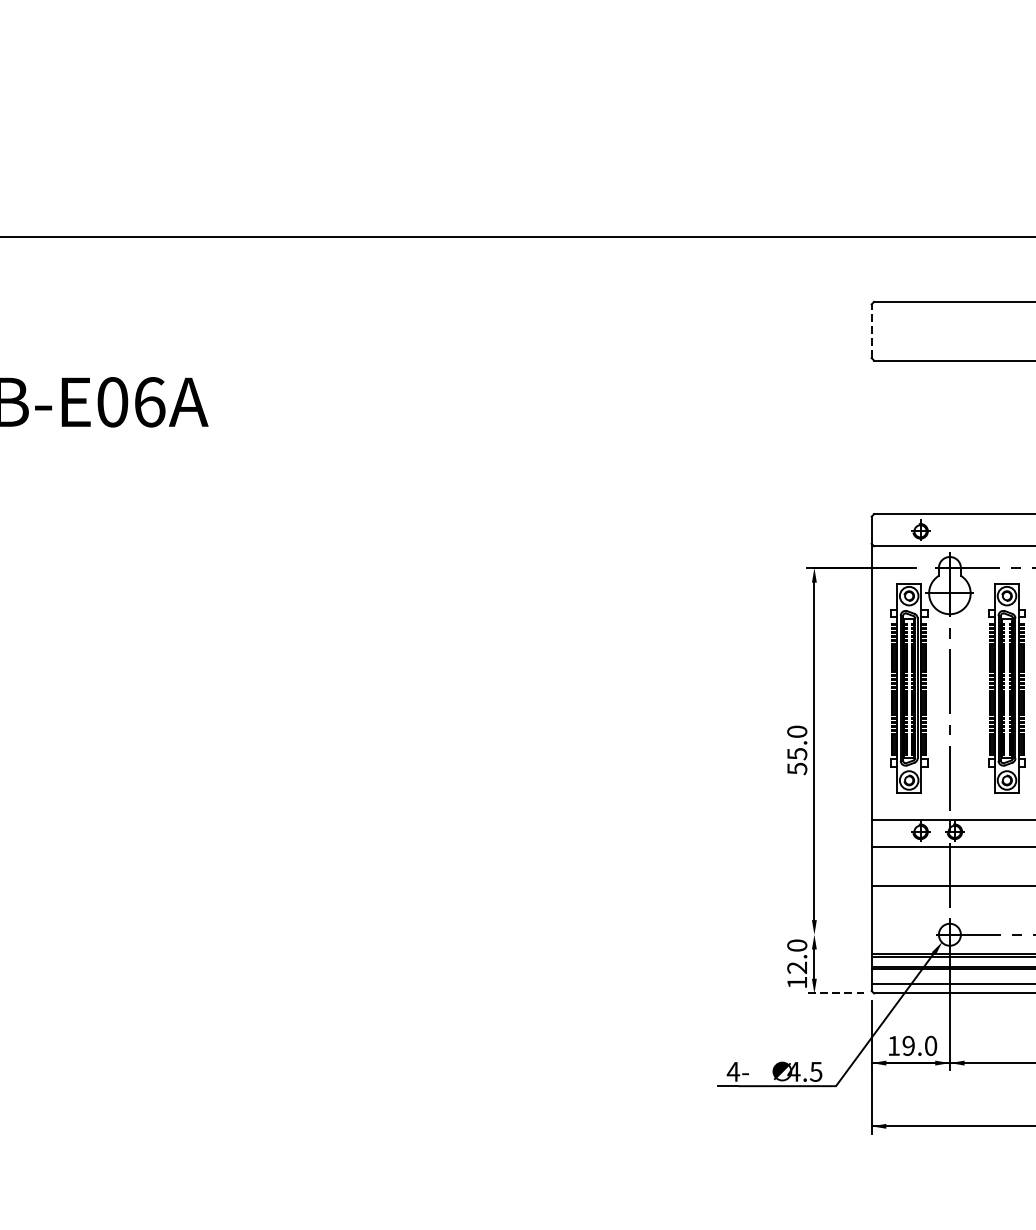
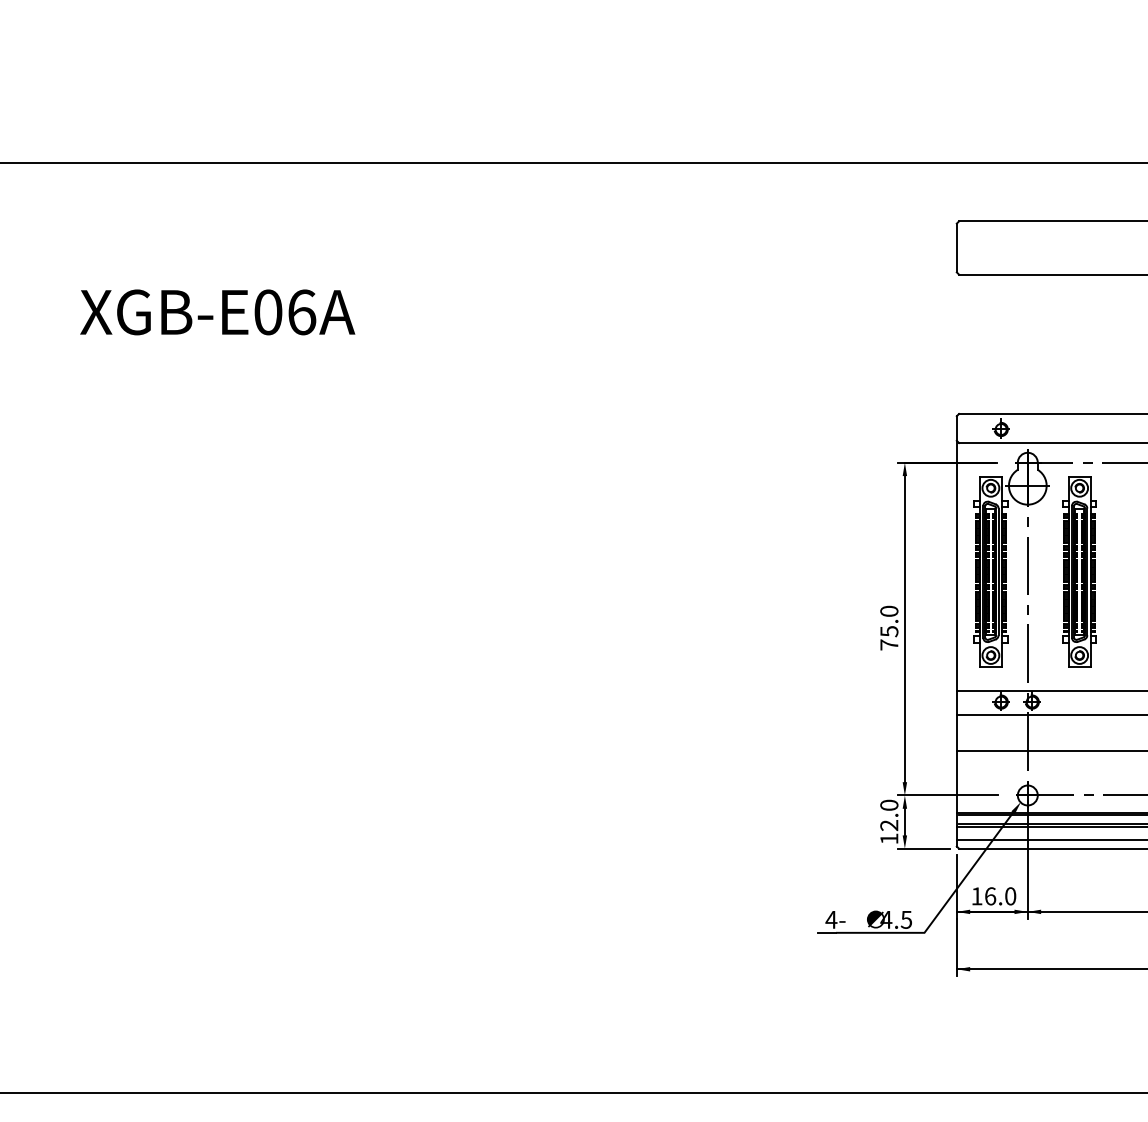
line: (871, 330) -> (956, 247), dashed -> solid
text: (797, 768) -> (889, 644), 55.0 -> 75.0
line: (862, 934) -> (948, 795), added
line: (836, 993) -> (924, 848), dashed -> solid
text: (908, 1046) -> (990, 896), 19.0 -> 16.0

